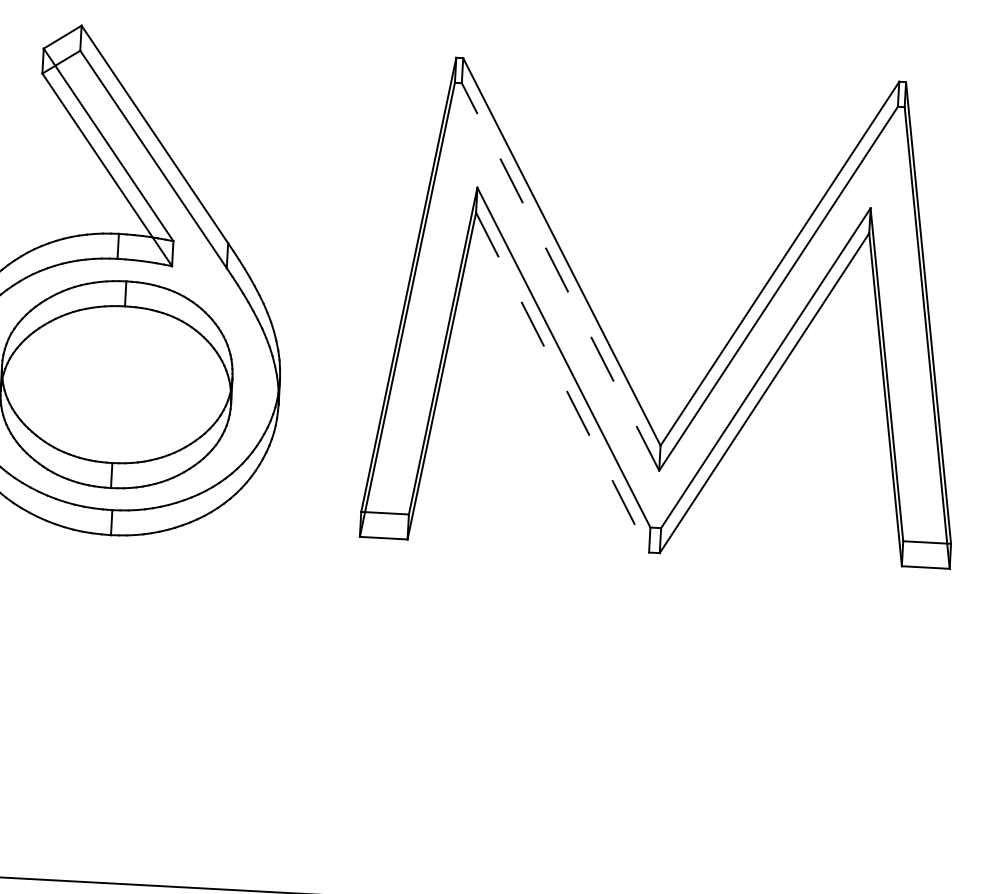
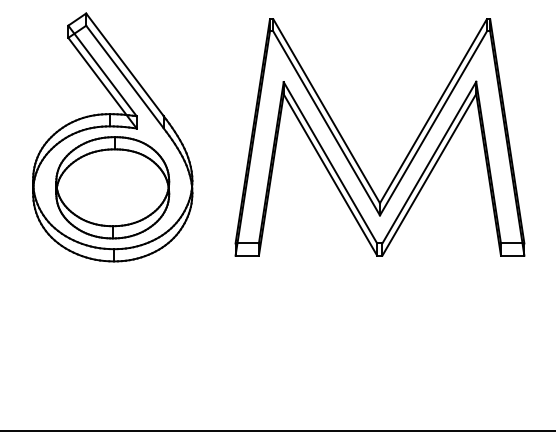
line: (560, 276) -> (326, 123), dashed -> solid
line: (562, 383) -> (330, 175), dashed -> solid

